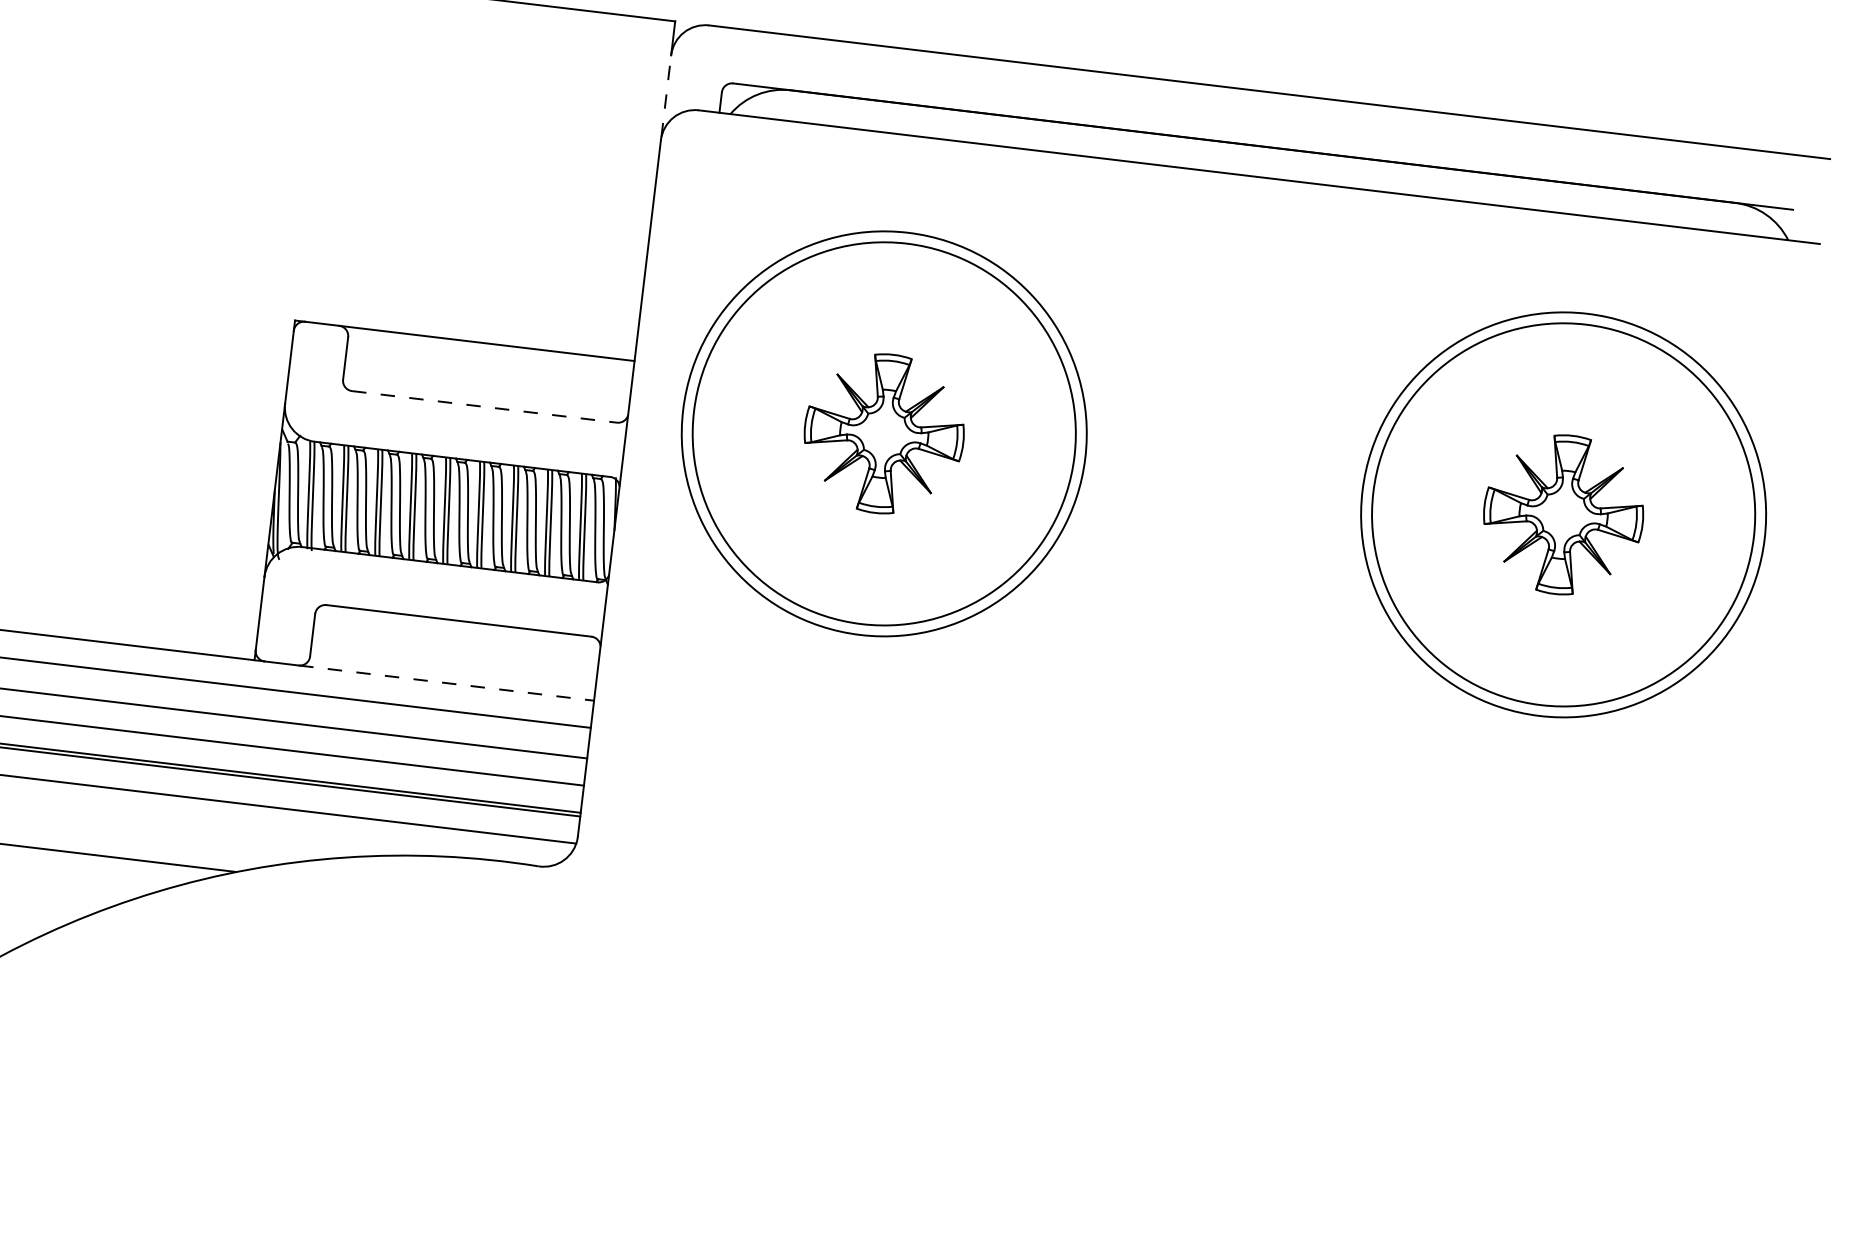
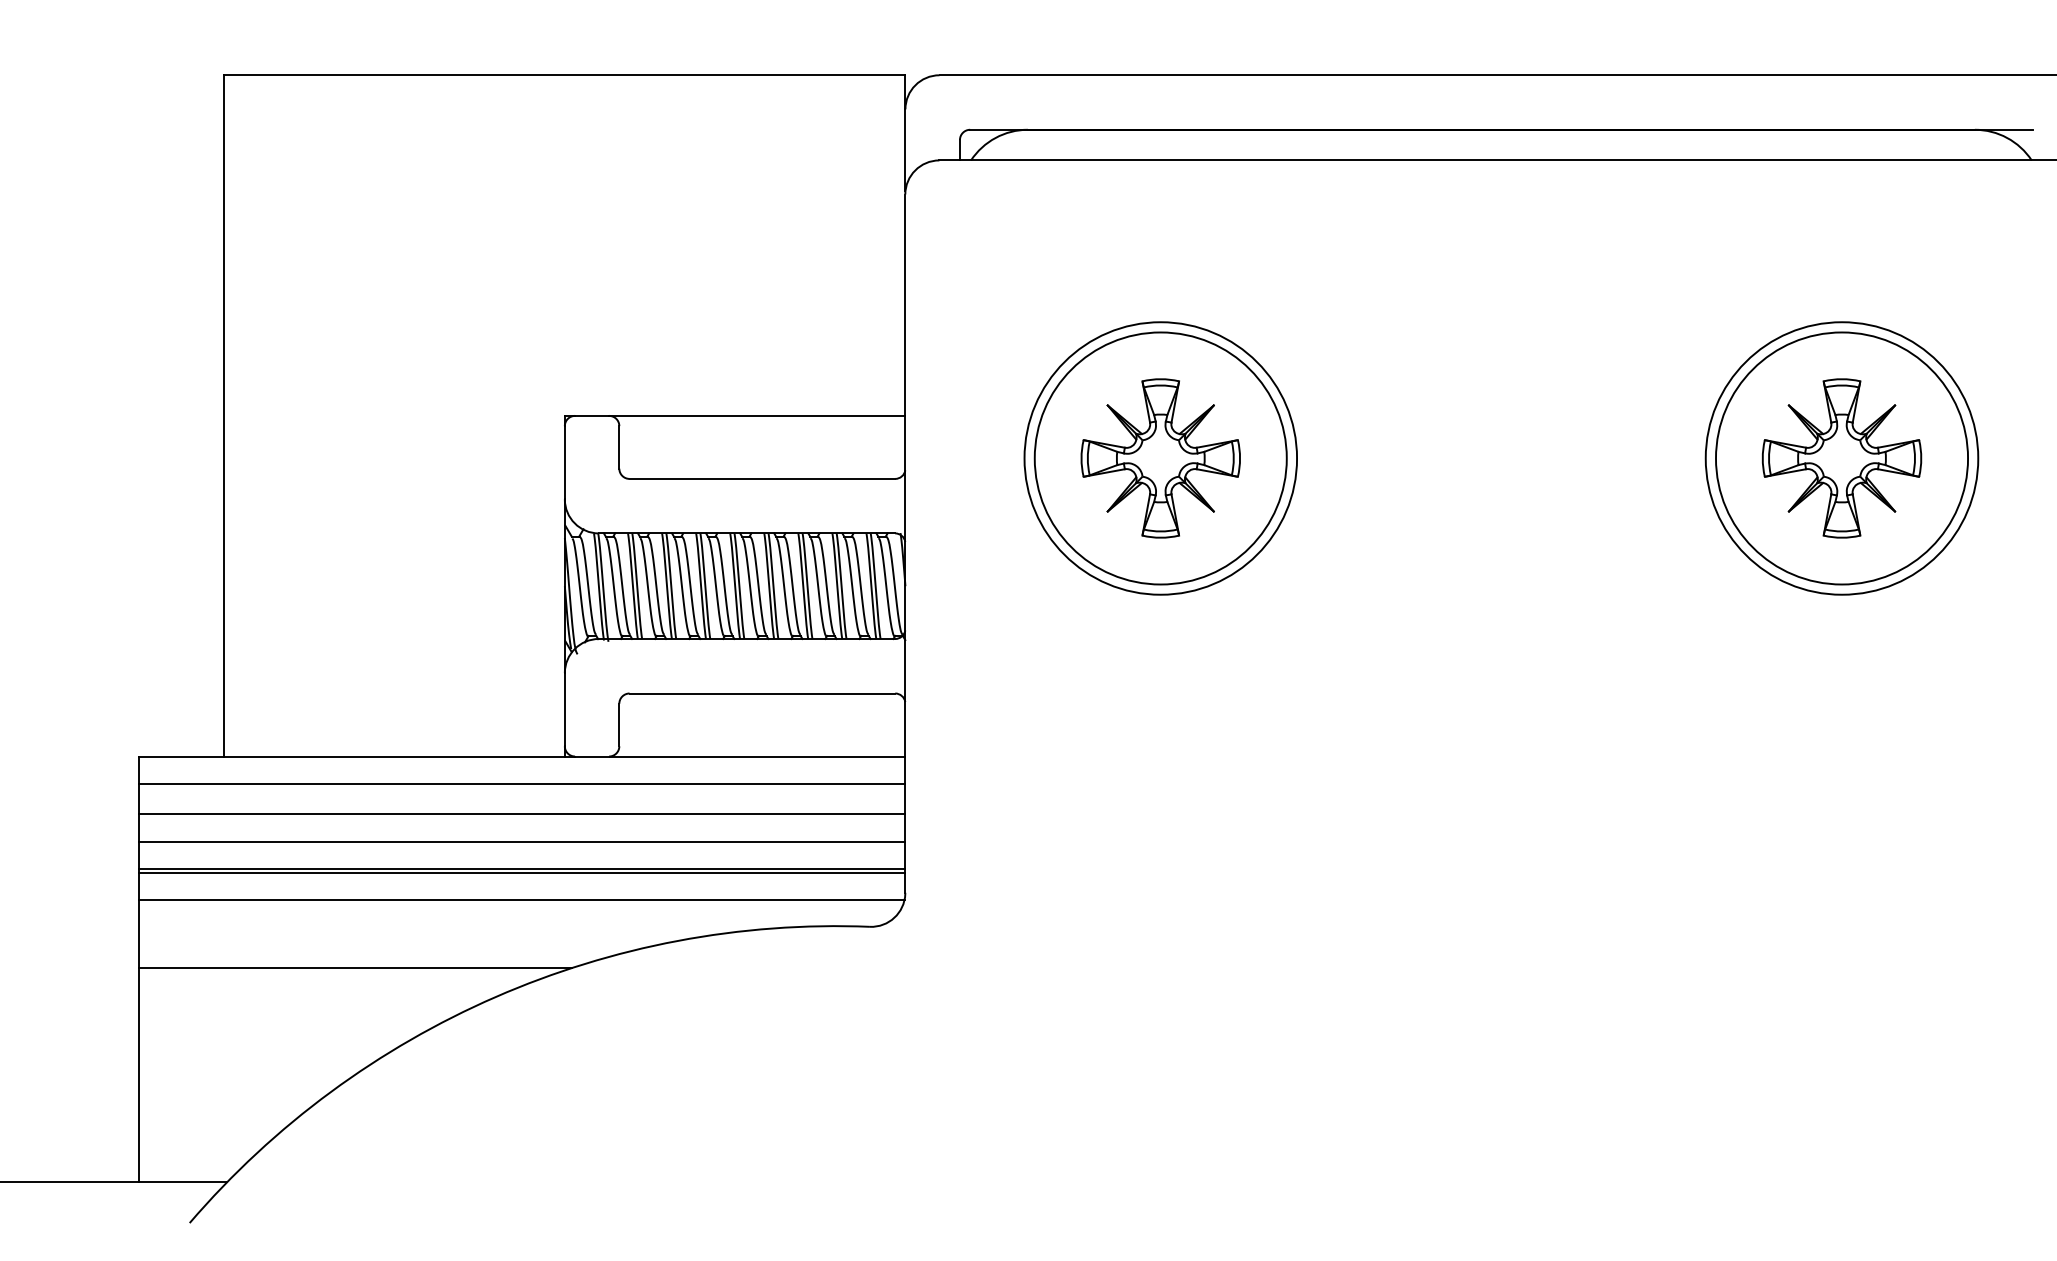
line: (666, 95) -> (905, 149), dashed -> solid
line: (484, 406) -> (762, 478), dashed -> solid
circle: (883, 433) -> (1160, 458), size x0.62
circle: (883, 433) -> (1160, 458), size x0.71
circle: (1563, 514) -> (1841, 458), size x0.62
circle: (1563, 514) -> (1841, 458), size x0.71
line: (446, 683) -> (757, 756), dashed -> solid

